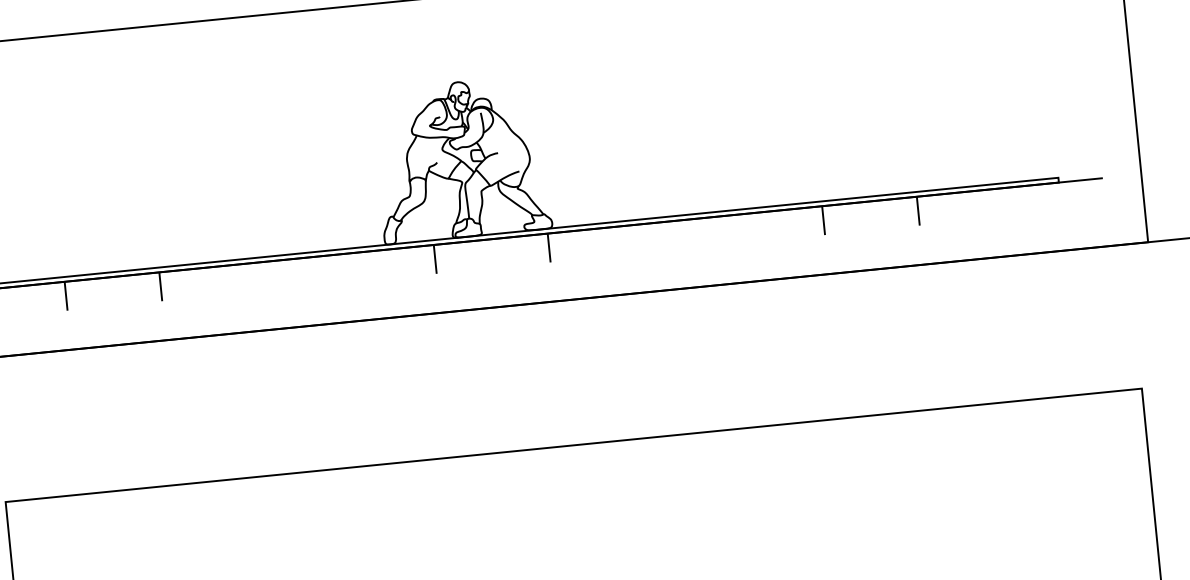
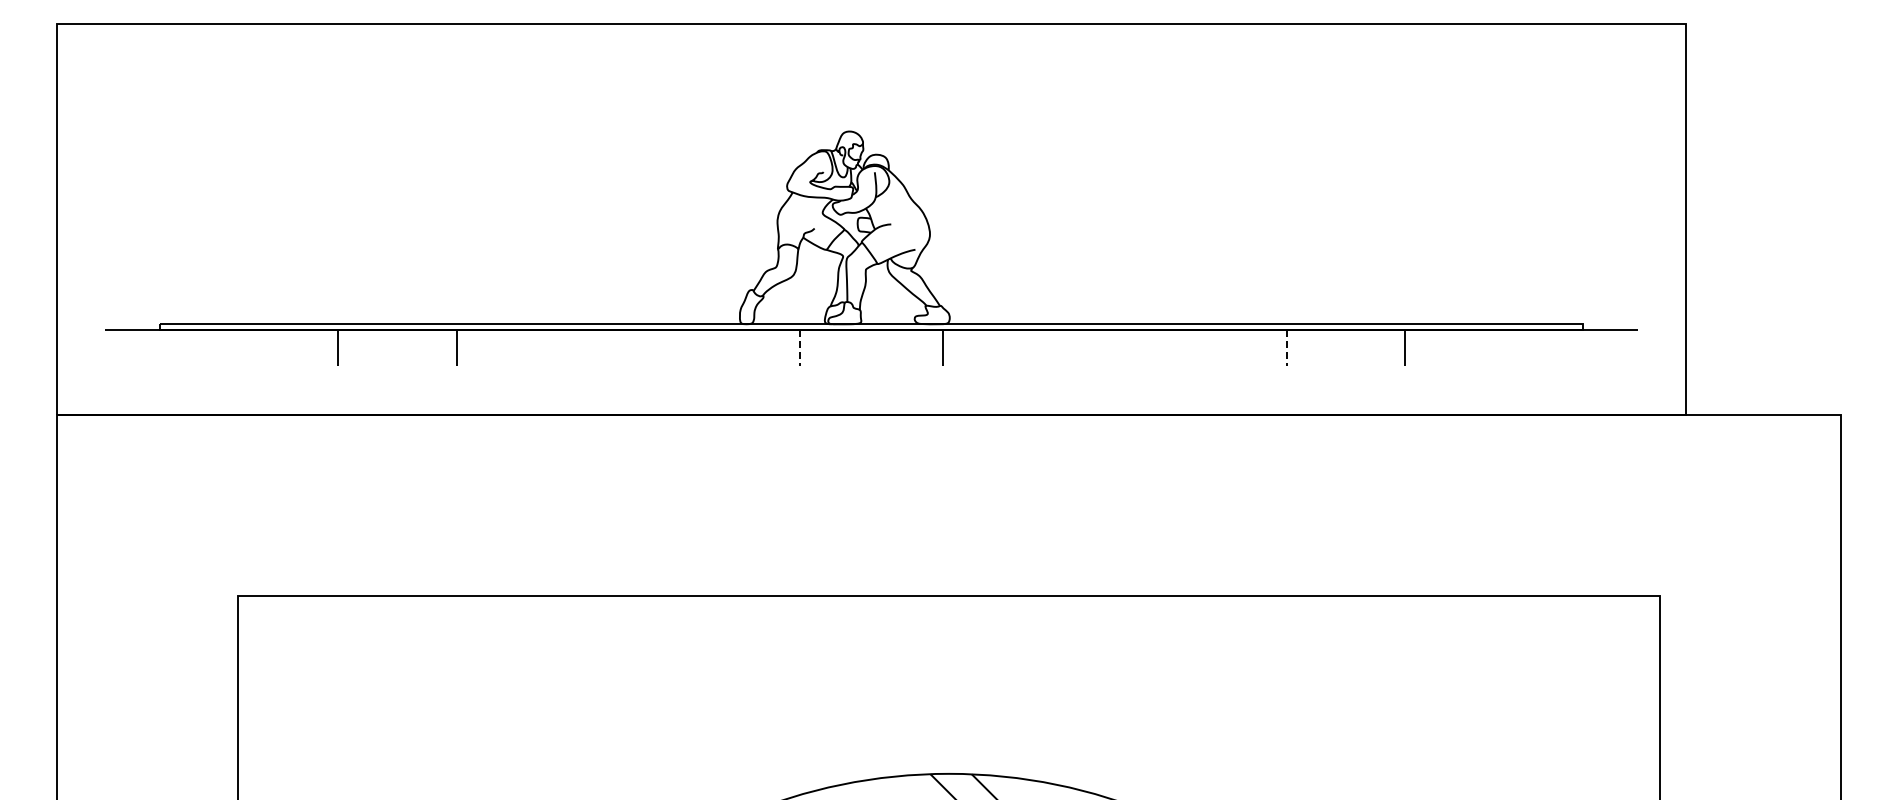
line: (823, 220) -> (1286, 348), solid -> dashed
line: (435, 259) -> (800, 348), solid -> dashed

